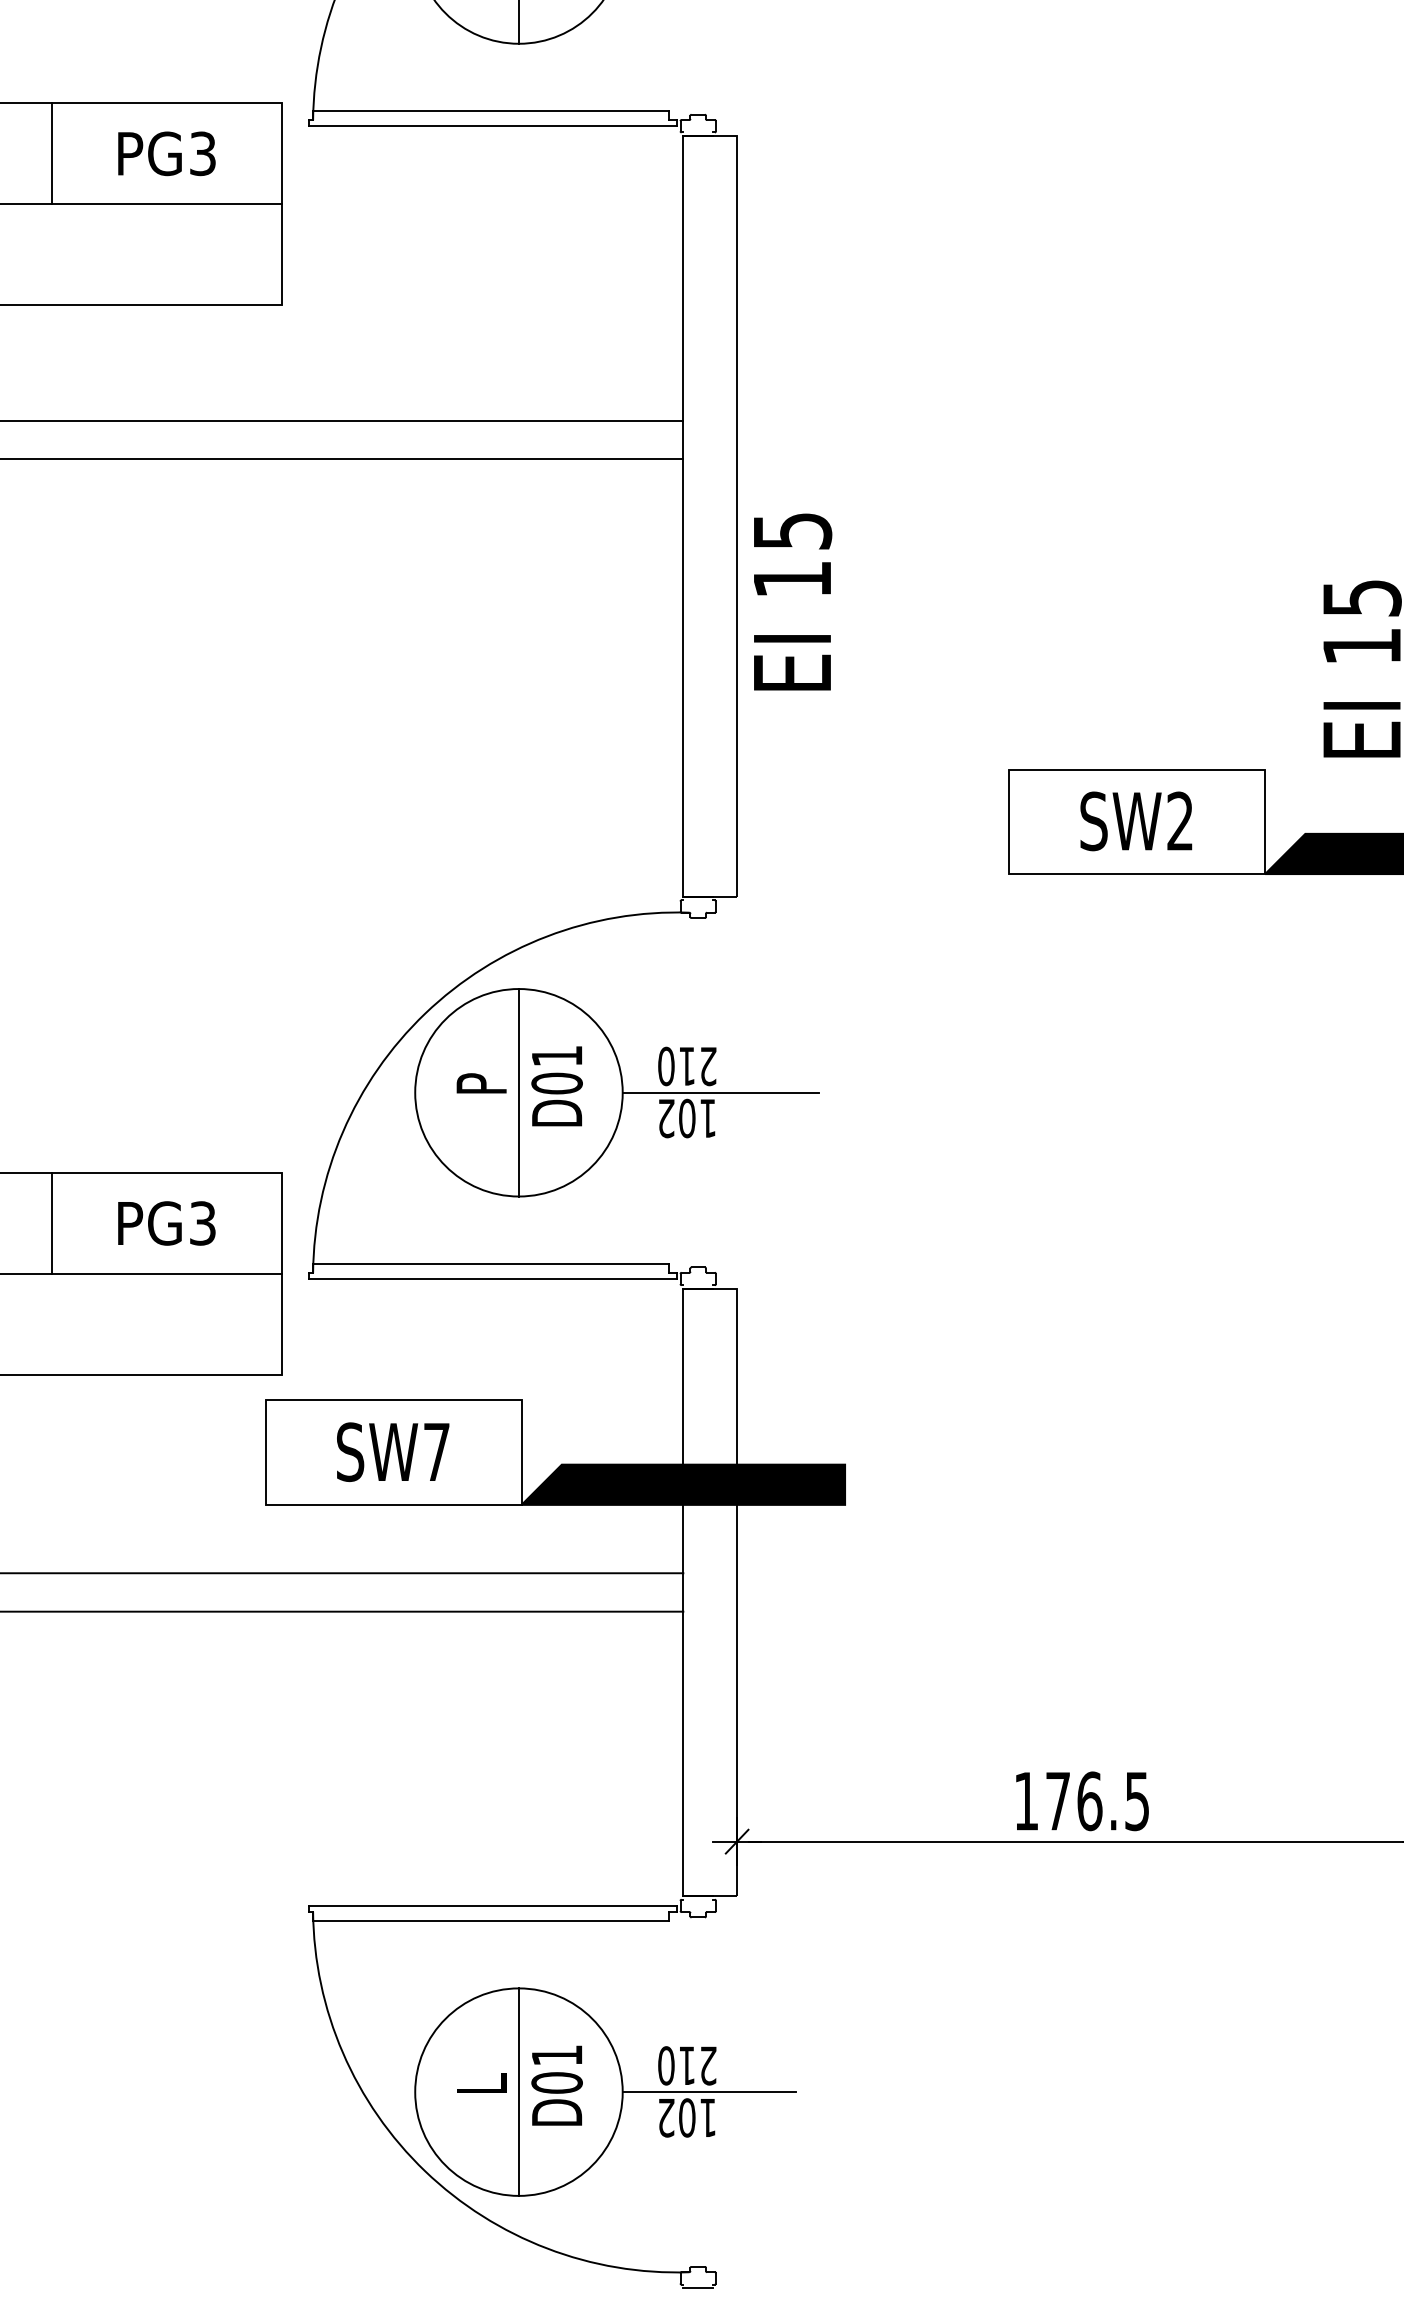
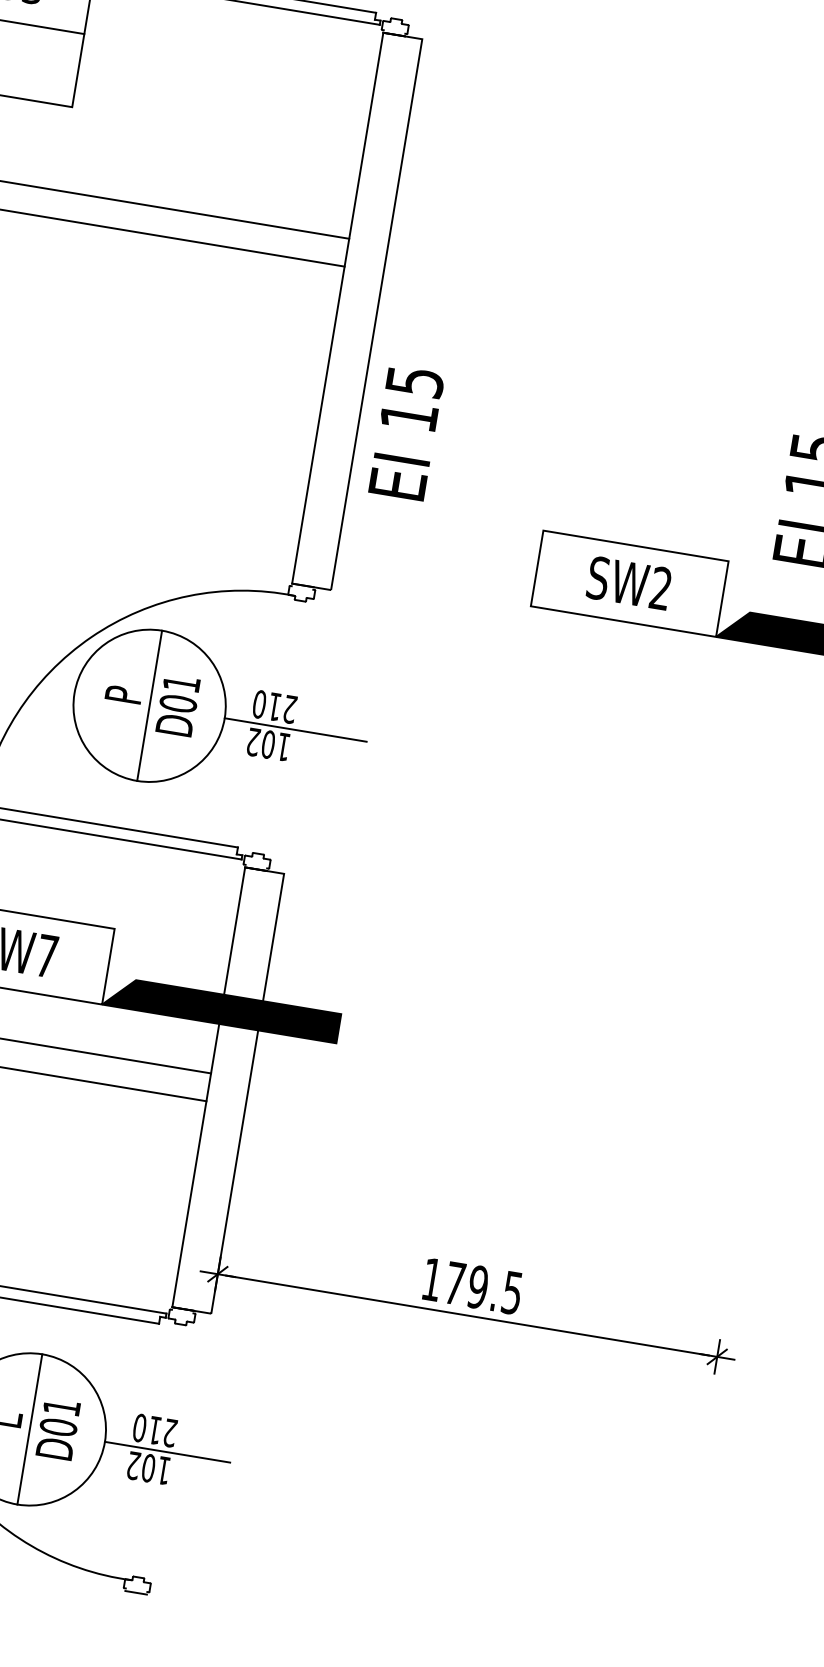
text: (793, 601) -> (407, 432), moved
text: (1089, 1801) -> (477, 1287), 176.5 -> 179.5

